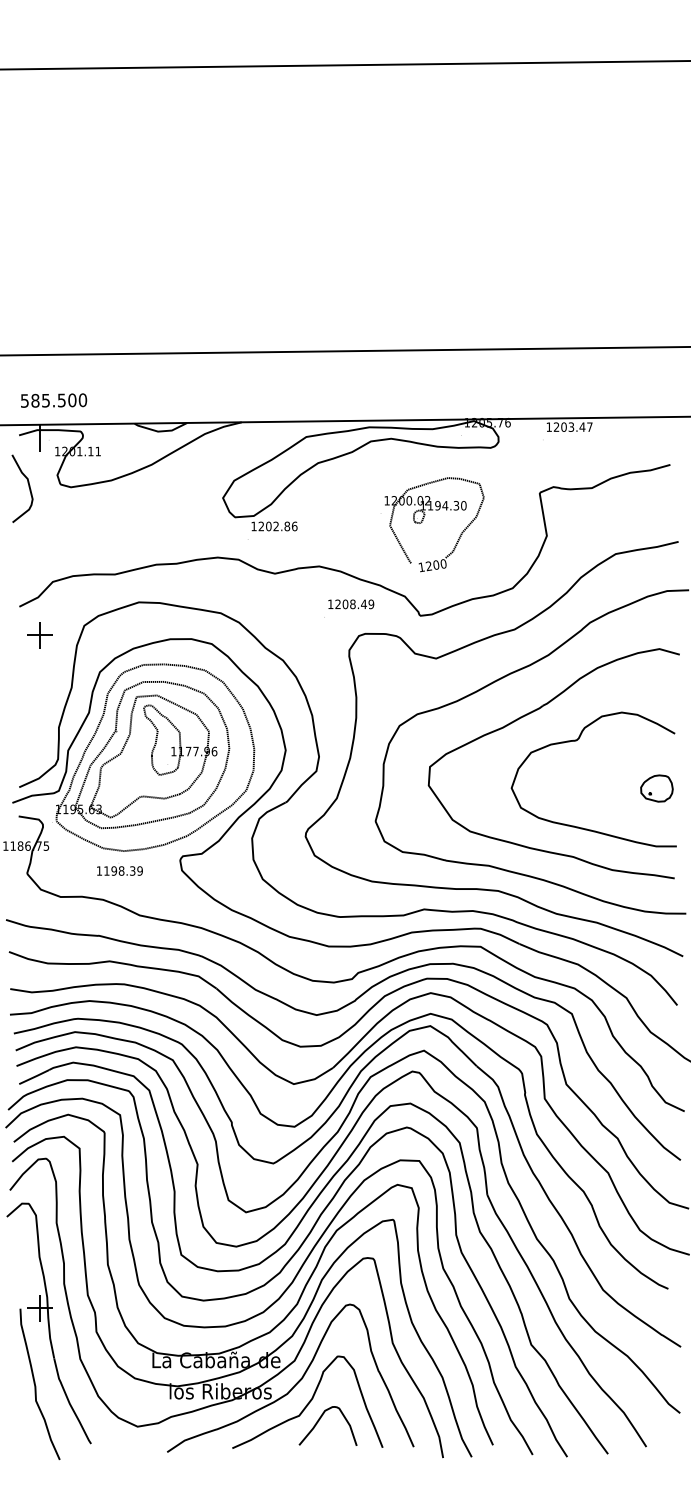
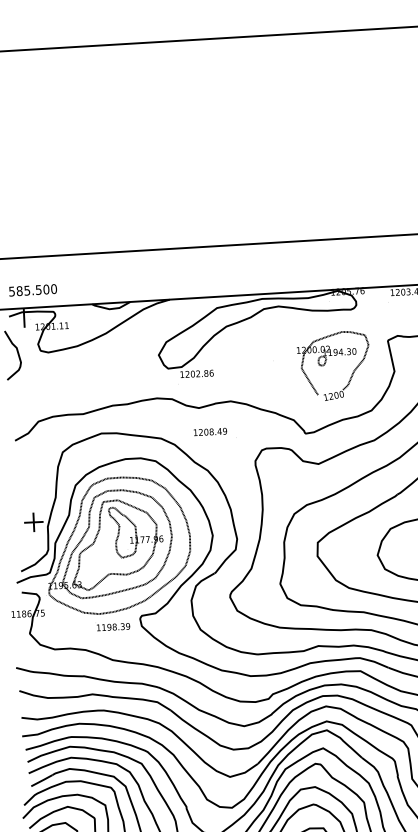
part: (424, 518) -> (326, 362), moved
text: (351, 604) -> (210, 432), moved
part: (39, 635) -> (33, 522), moved
text: (119, 870) -> (113, 626), moved

